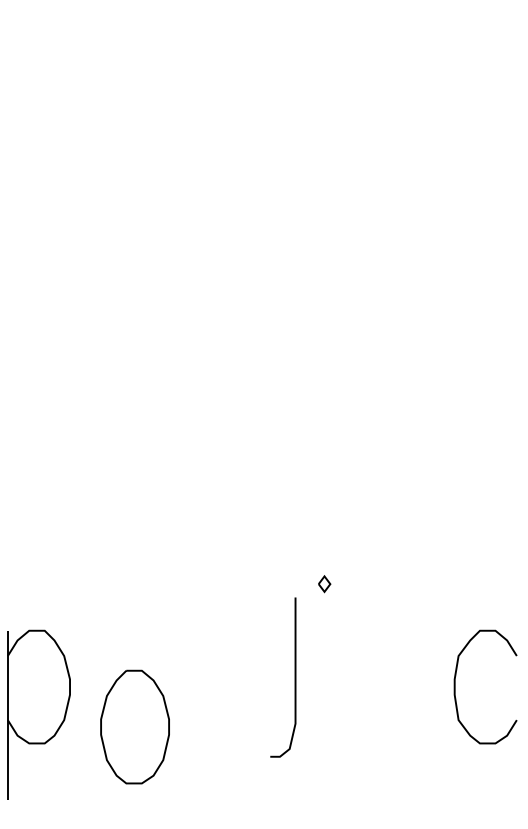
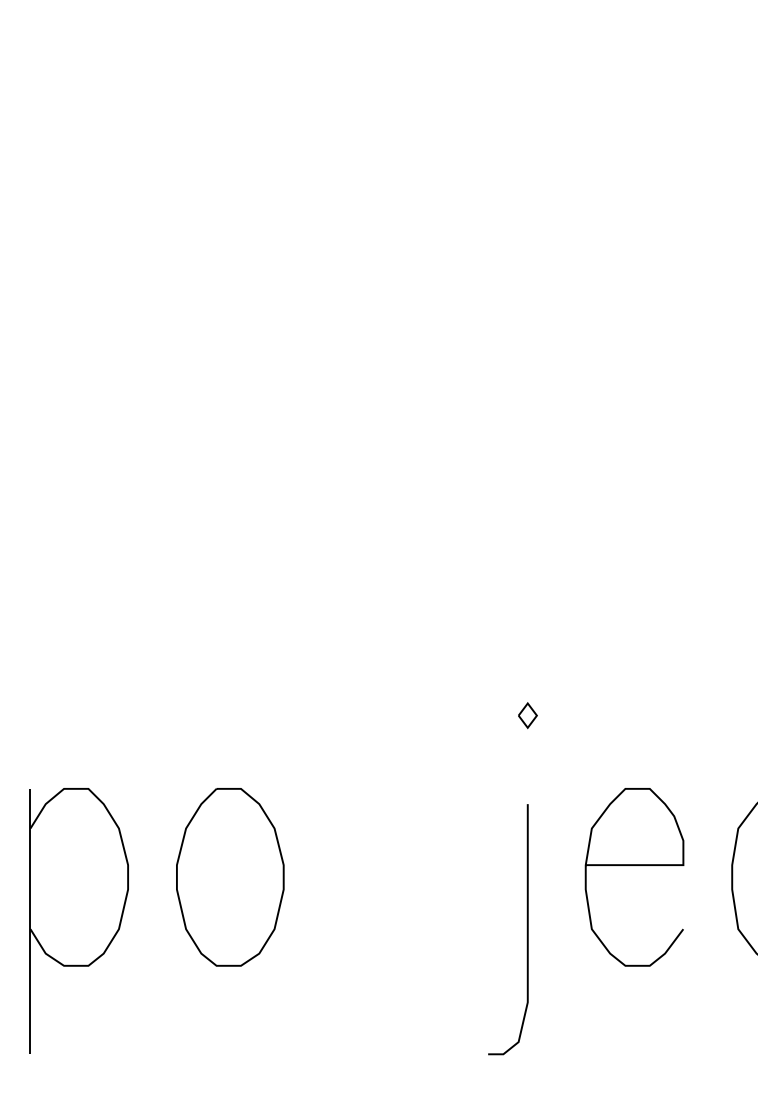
curve: (294, 677) -> (526, 929), moved
curve: (392, 680) -> (634, 866), added
part: (134, 726) -> (229, 876), moved

